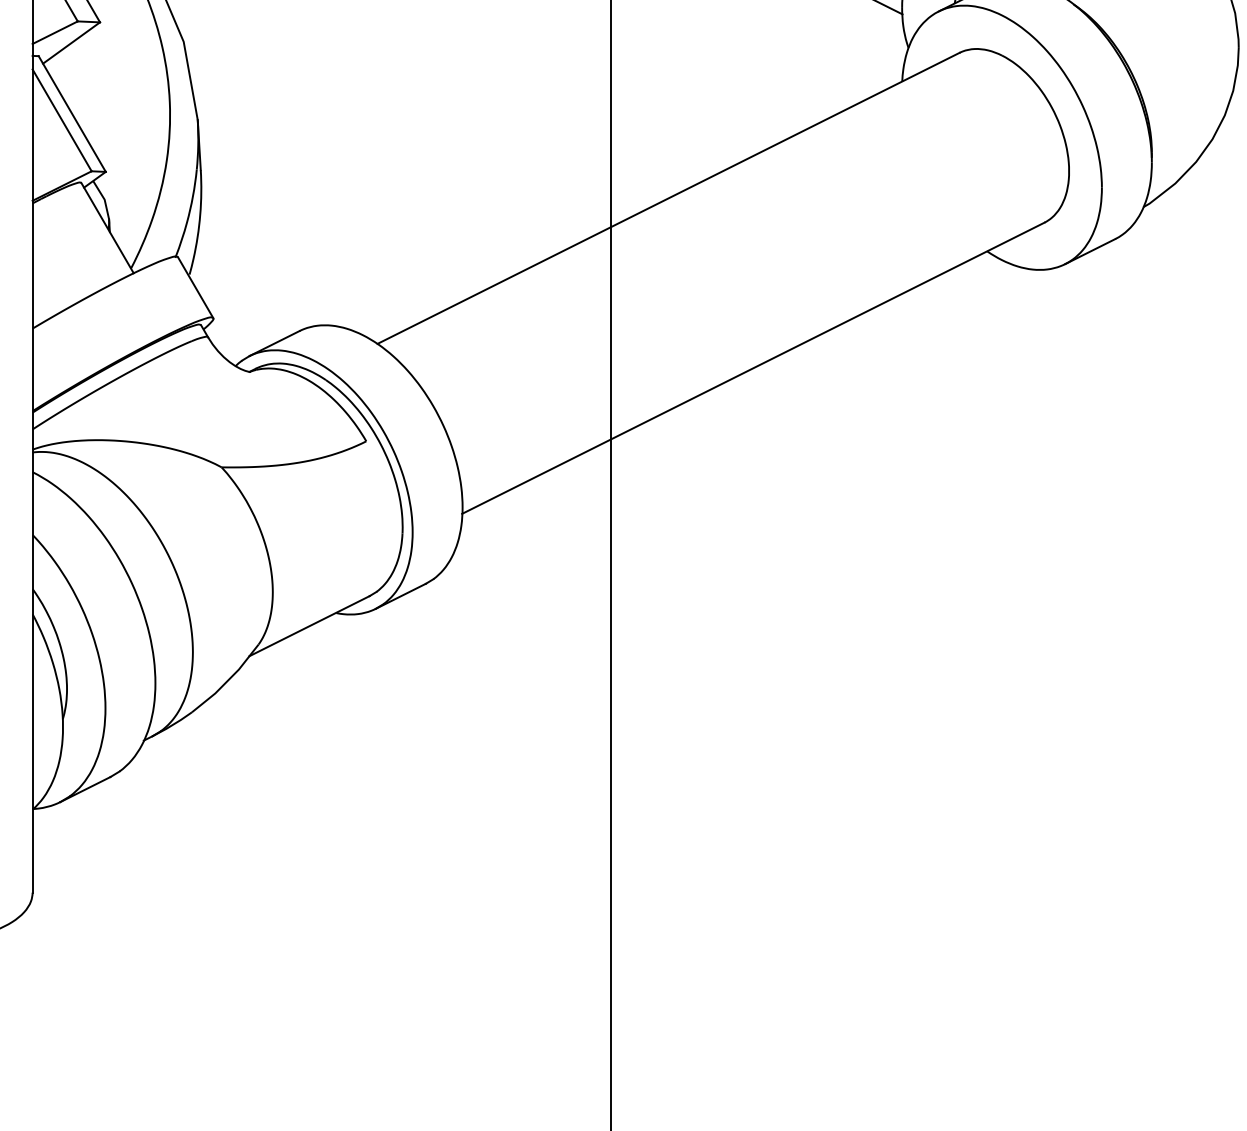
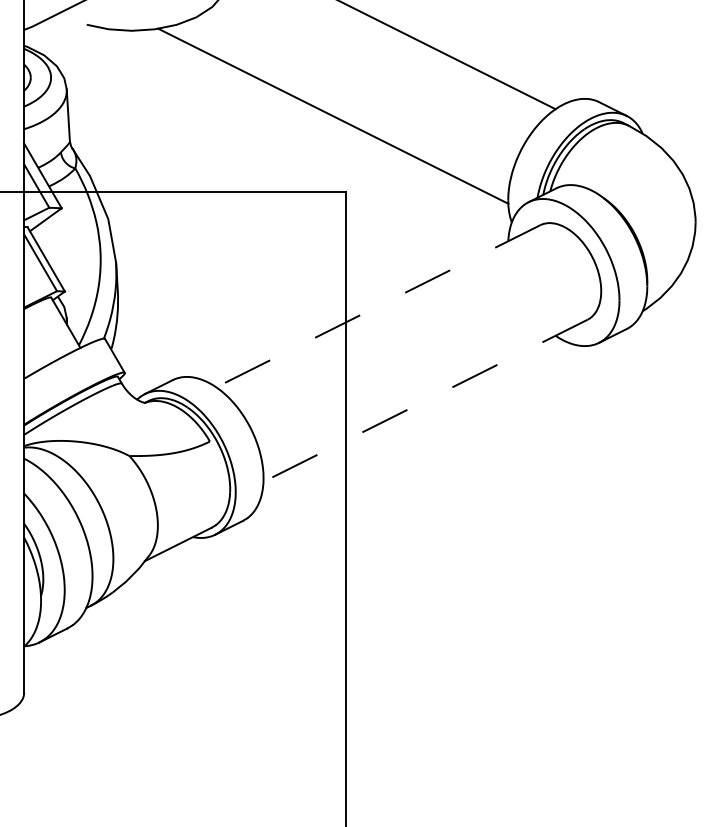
line: (667, 198) -> (377, 306), solid -> dashed
line: (751, 369) -> (424, 401), solid -> dashed

